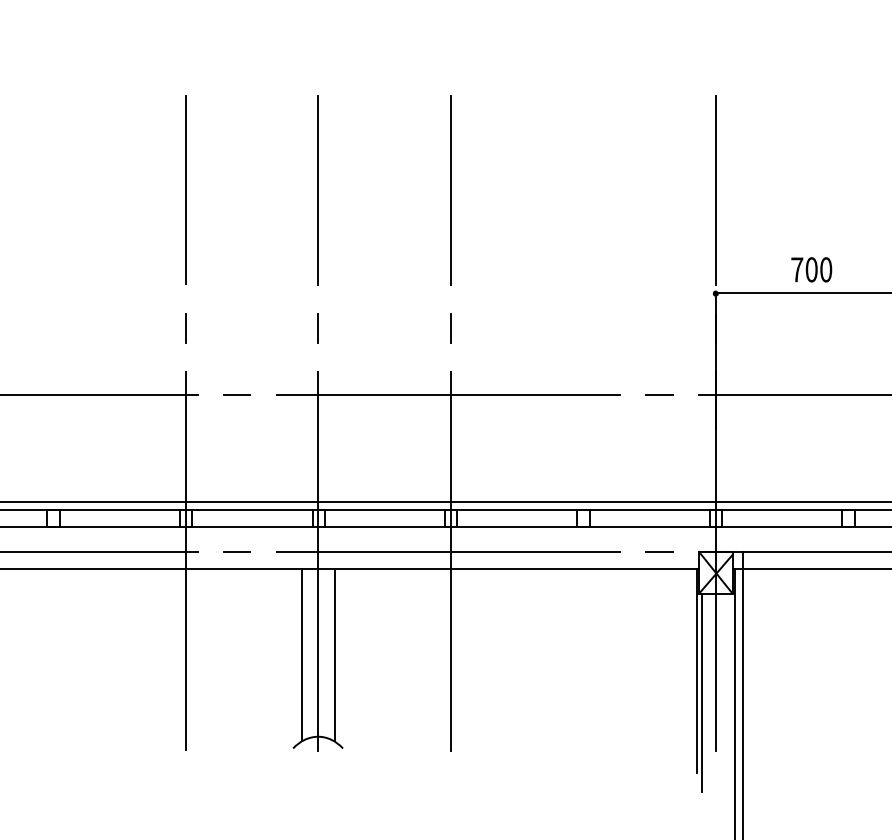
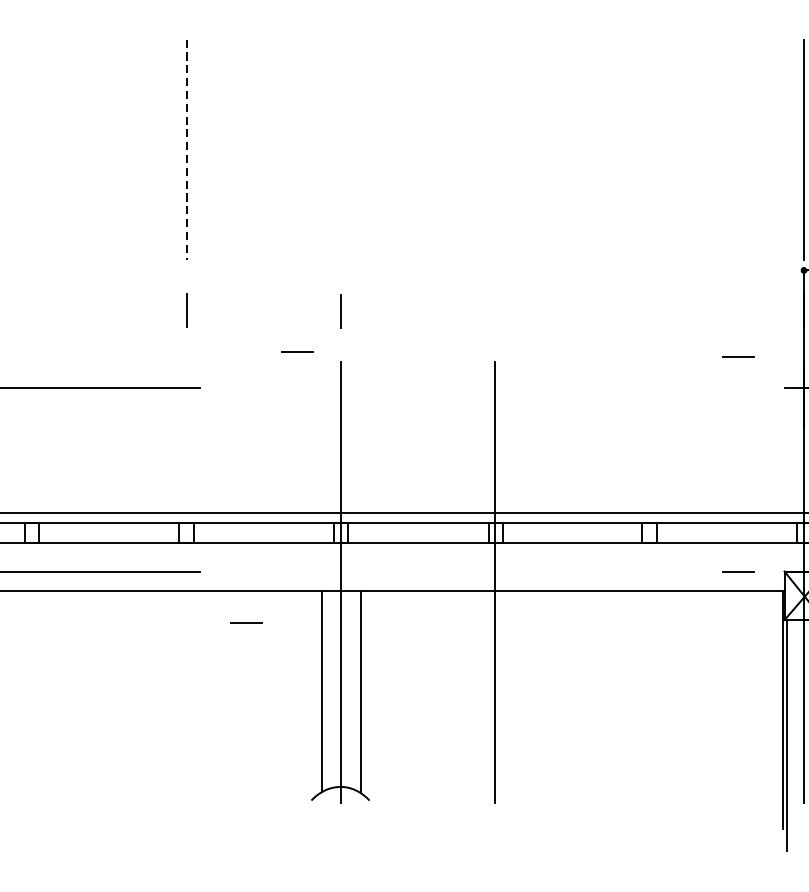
line: (186, 190) -> (187, 150), solid -> dashed
line: (318, 190) -> (340, 150), removed
line: (450, 190) -> (494, 150), removed
line: (450, 328) -> (494, 311), removed
line: (236, 394) -> (296, 351), moved
line: (447, 394) -> (491, 388), removed
line: (659, 394) -> (738, 356), moved
line: (236, 551) -> (245, 622), moved
line: (447, 551) -> (491, 570), removed
line: (186, 560) -> (187, 581), removed

